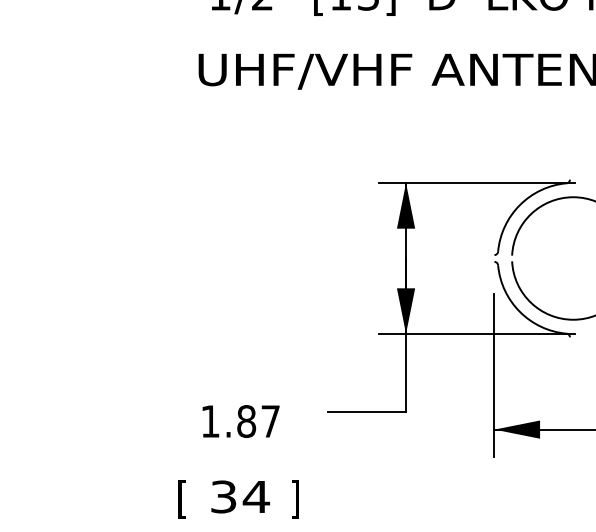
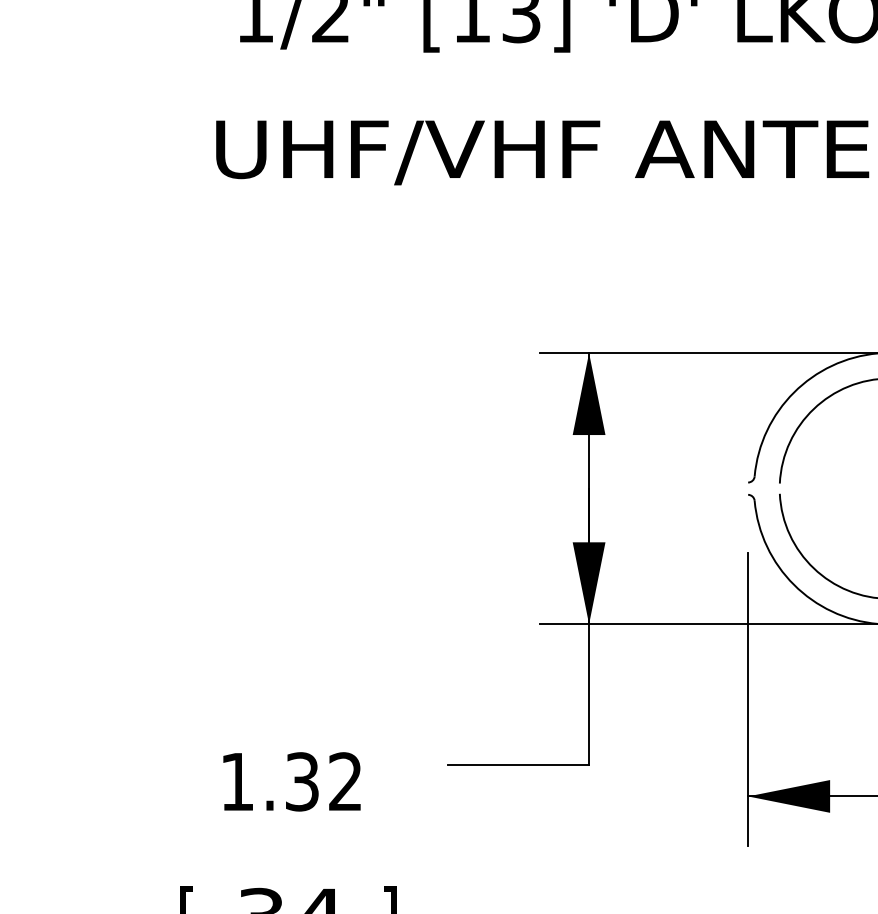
text: (258, 421) -> (323, 781), 1.87 -> 1.32

